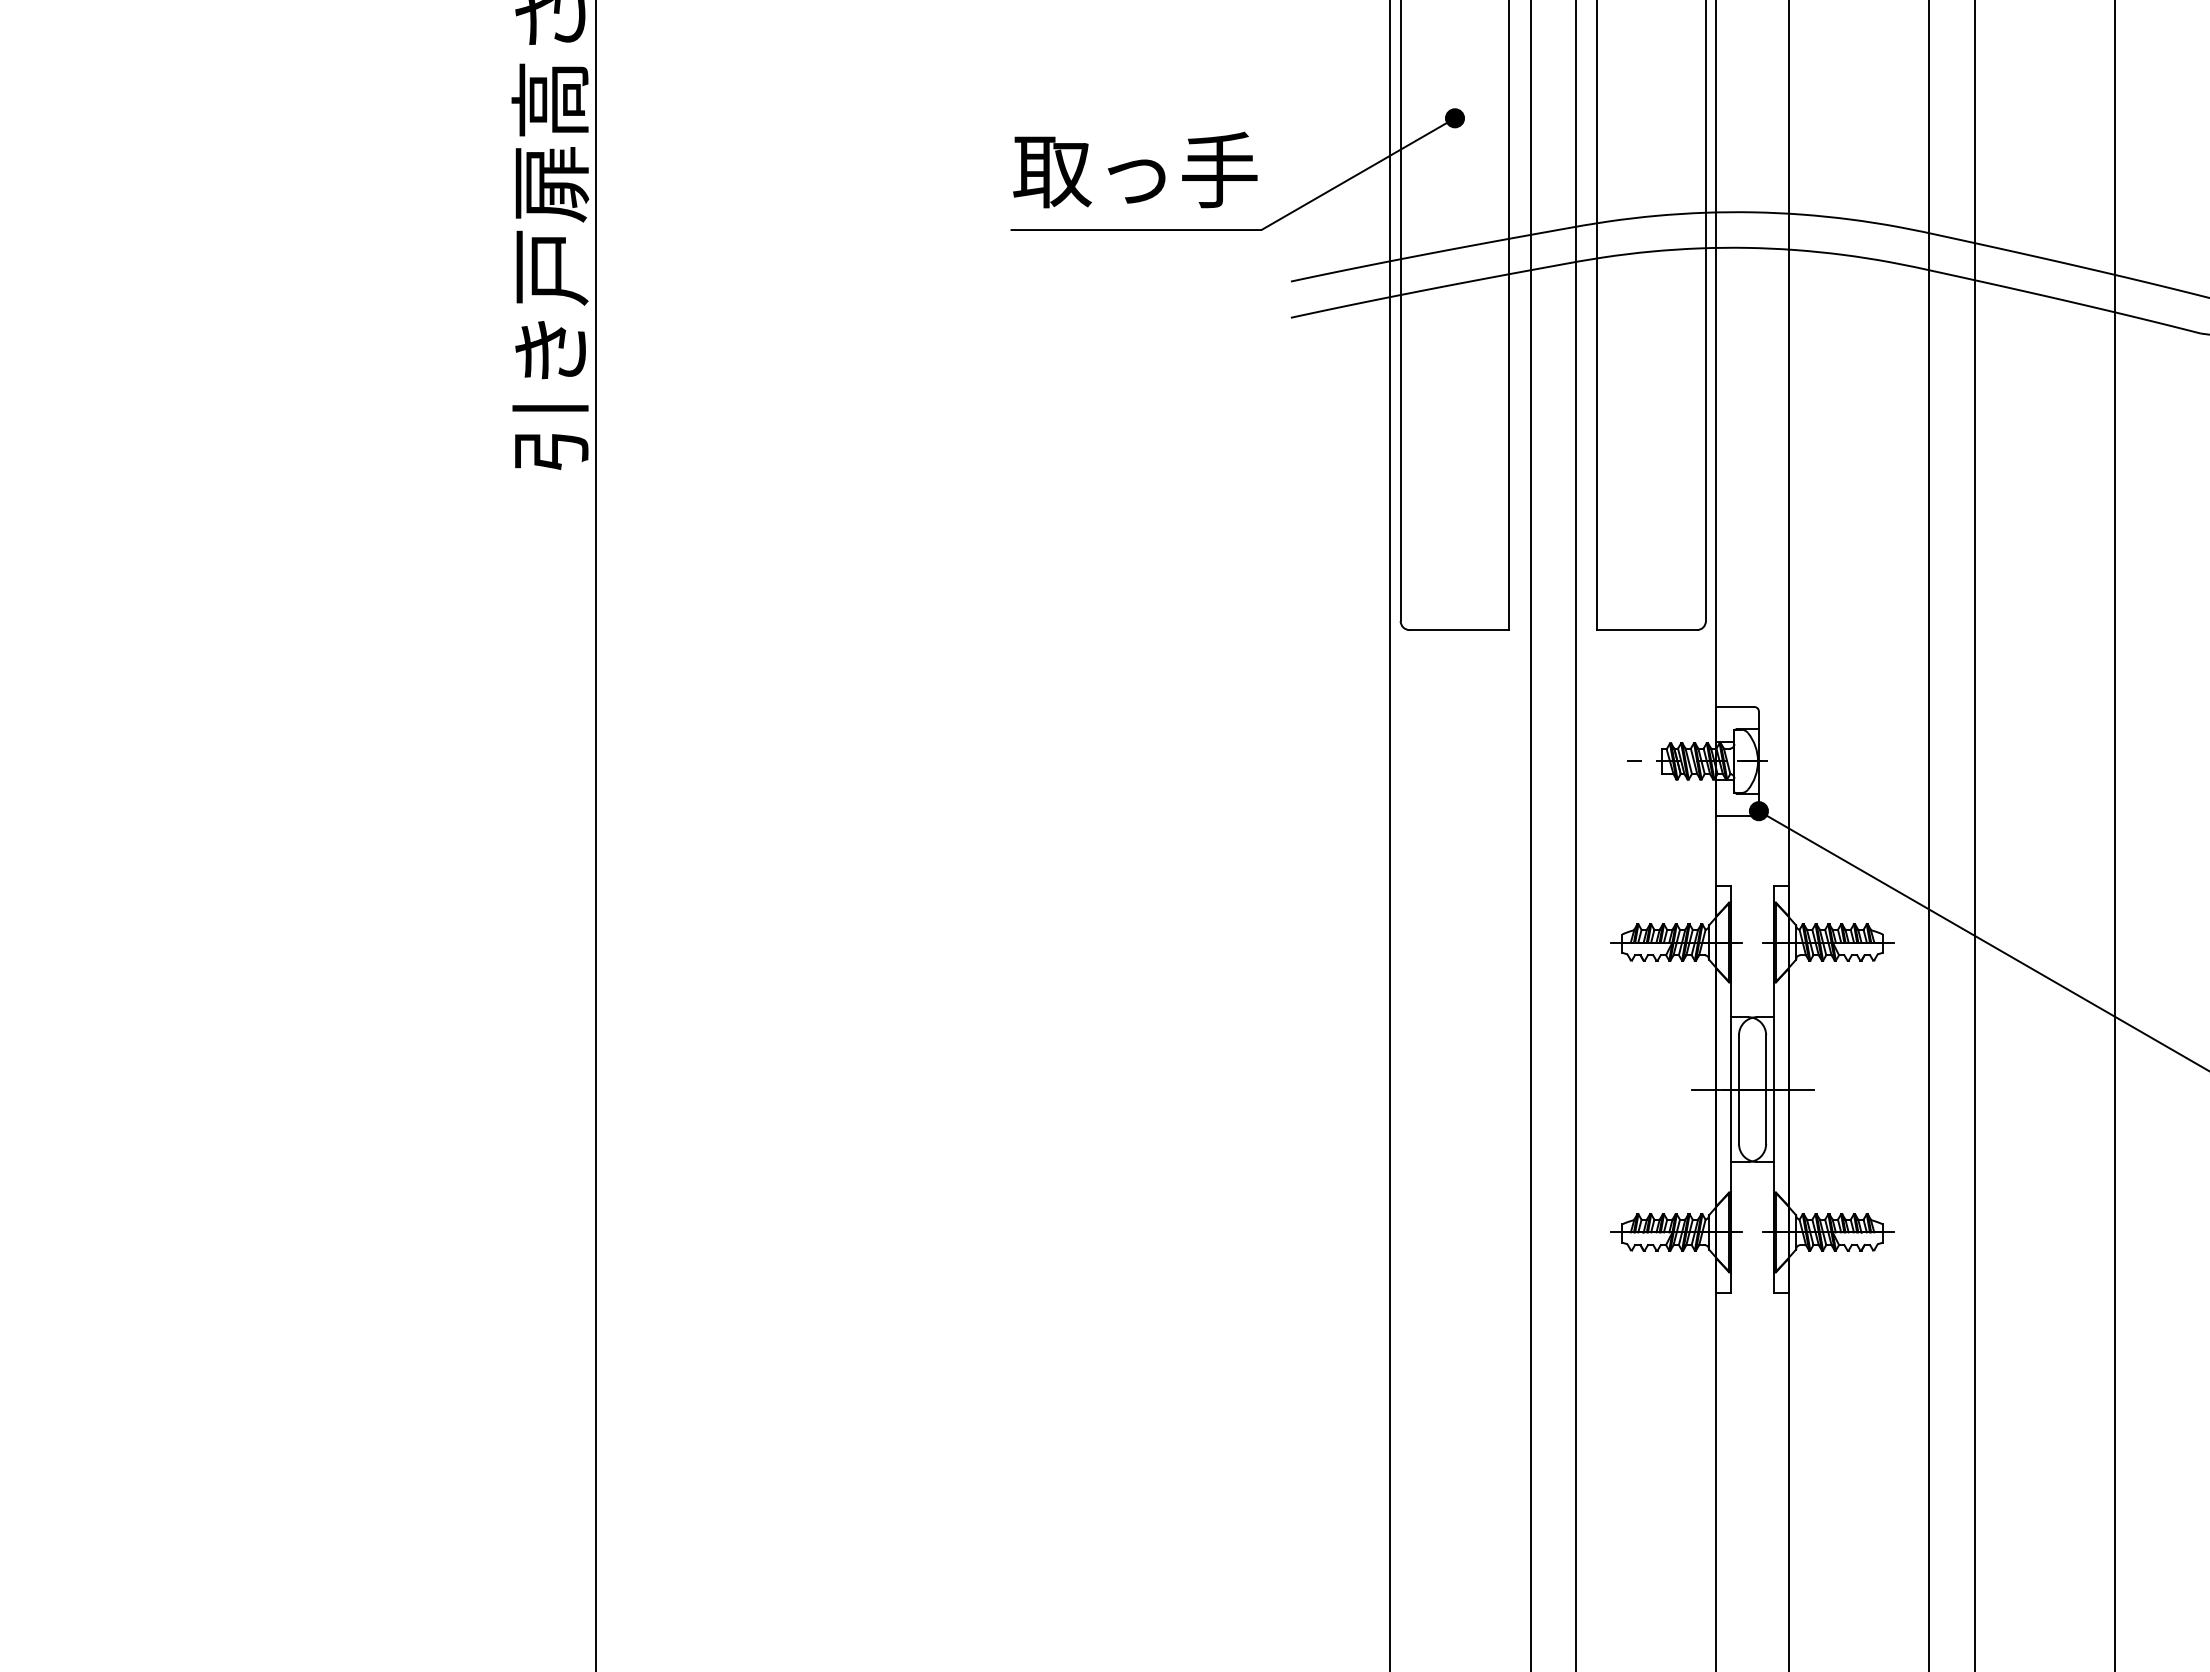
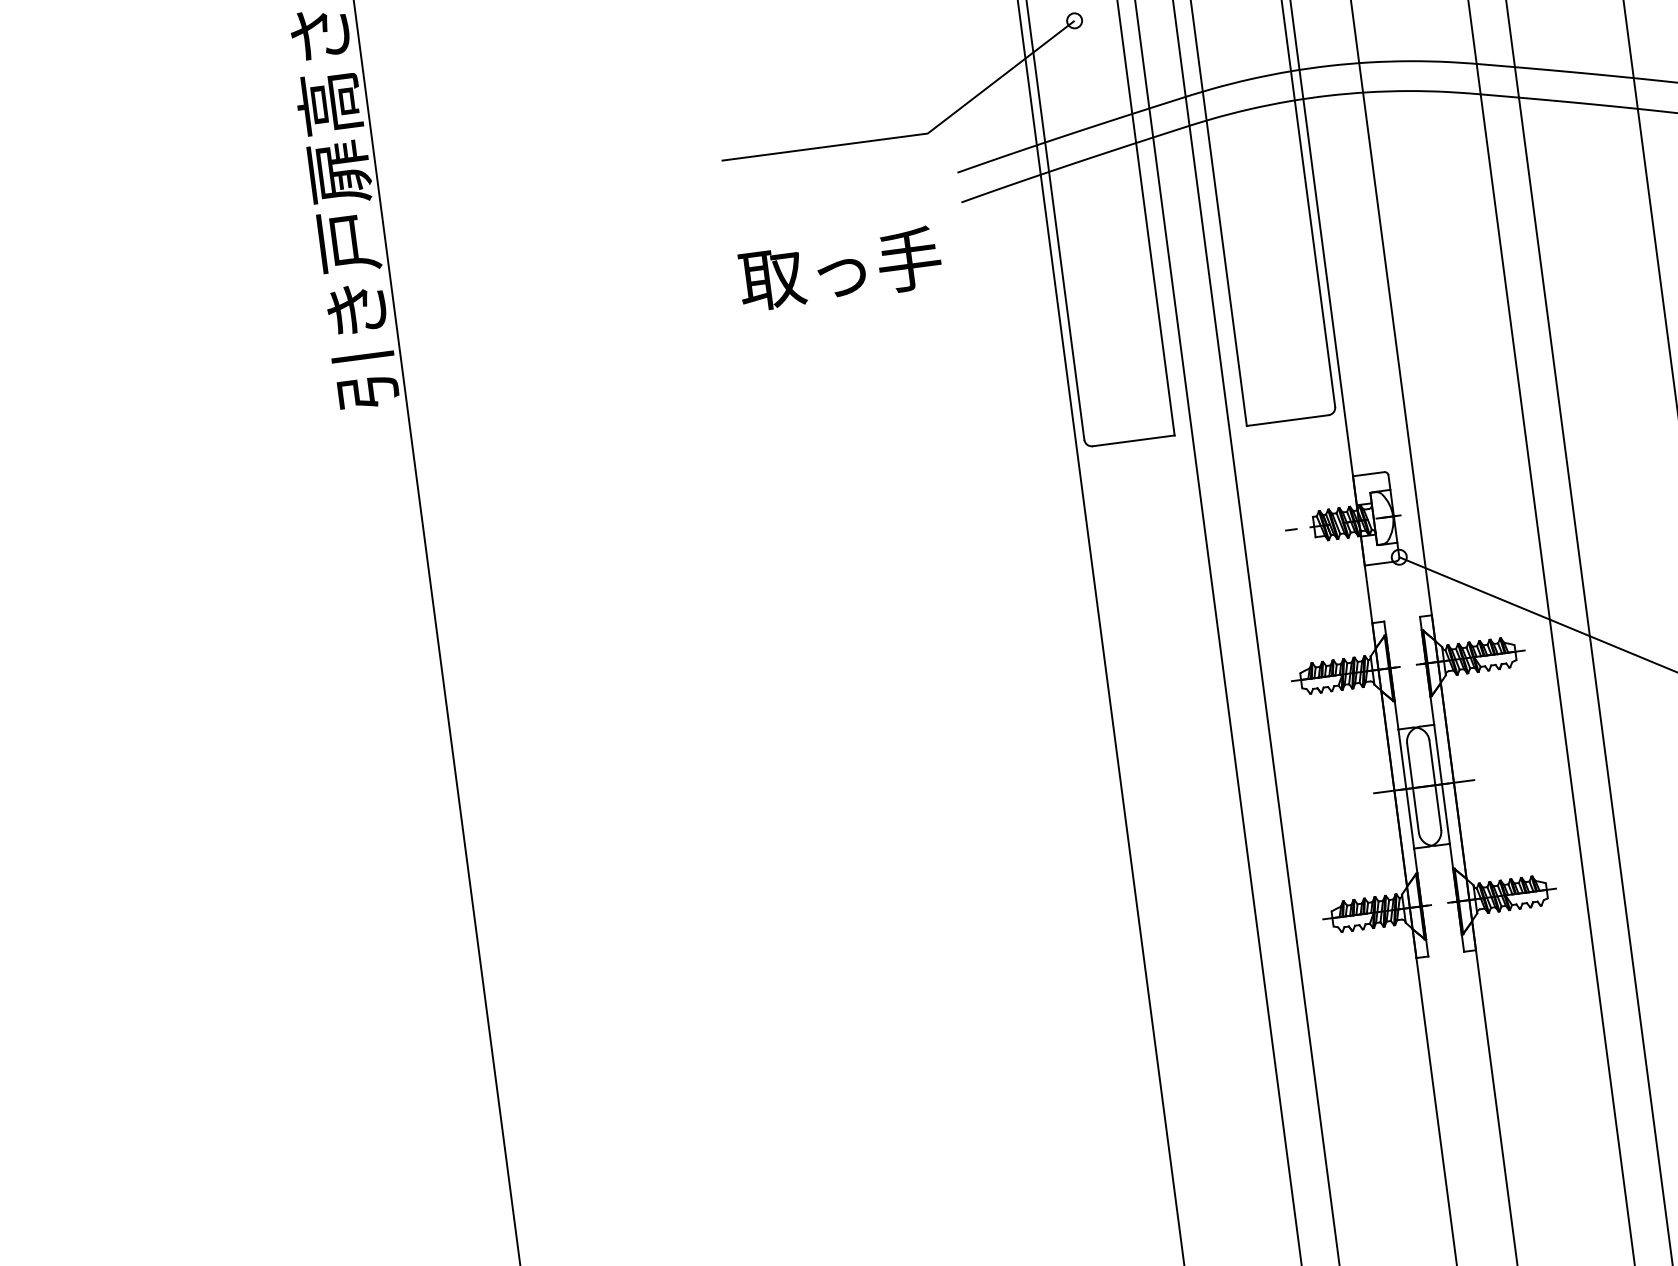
fill: (1454, 118) -> (1074, 21), removed
text: (1135, 169) -> (840, 268), moved
fill: (1758, 811) -> (1398, 557), removed

